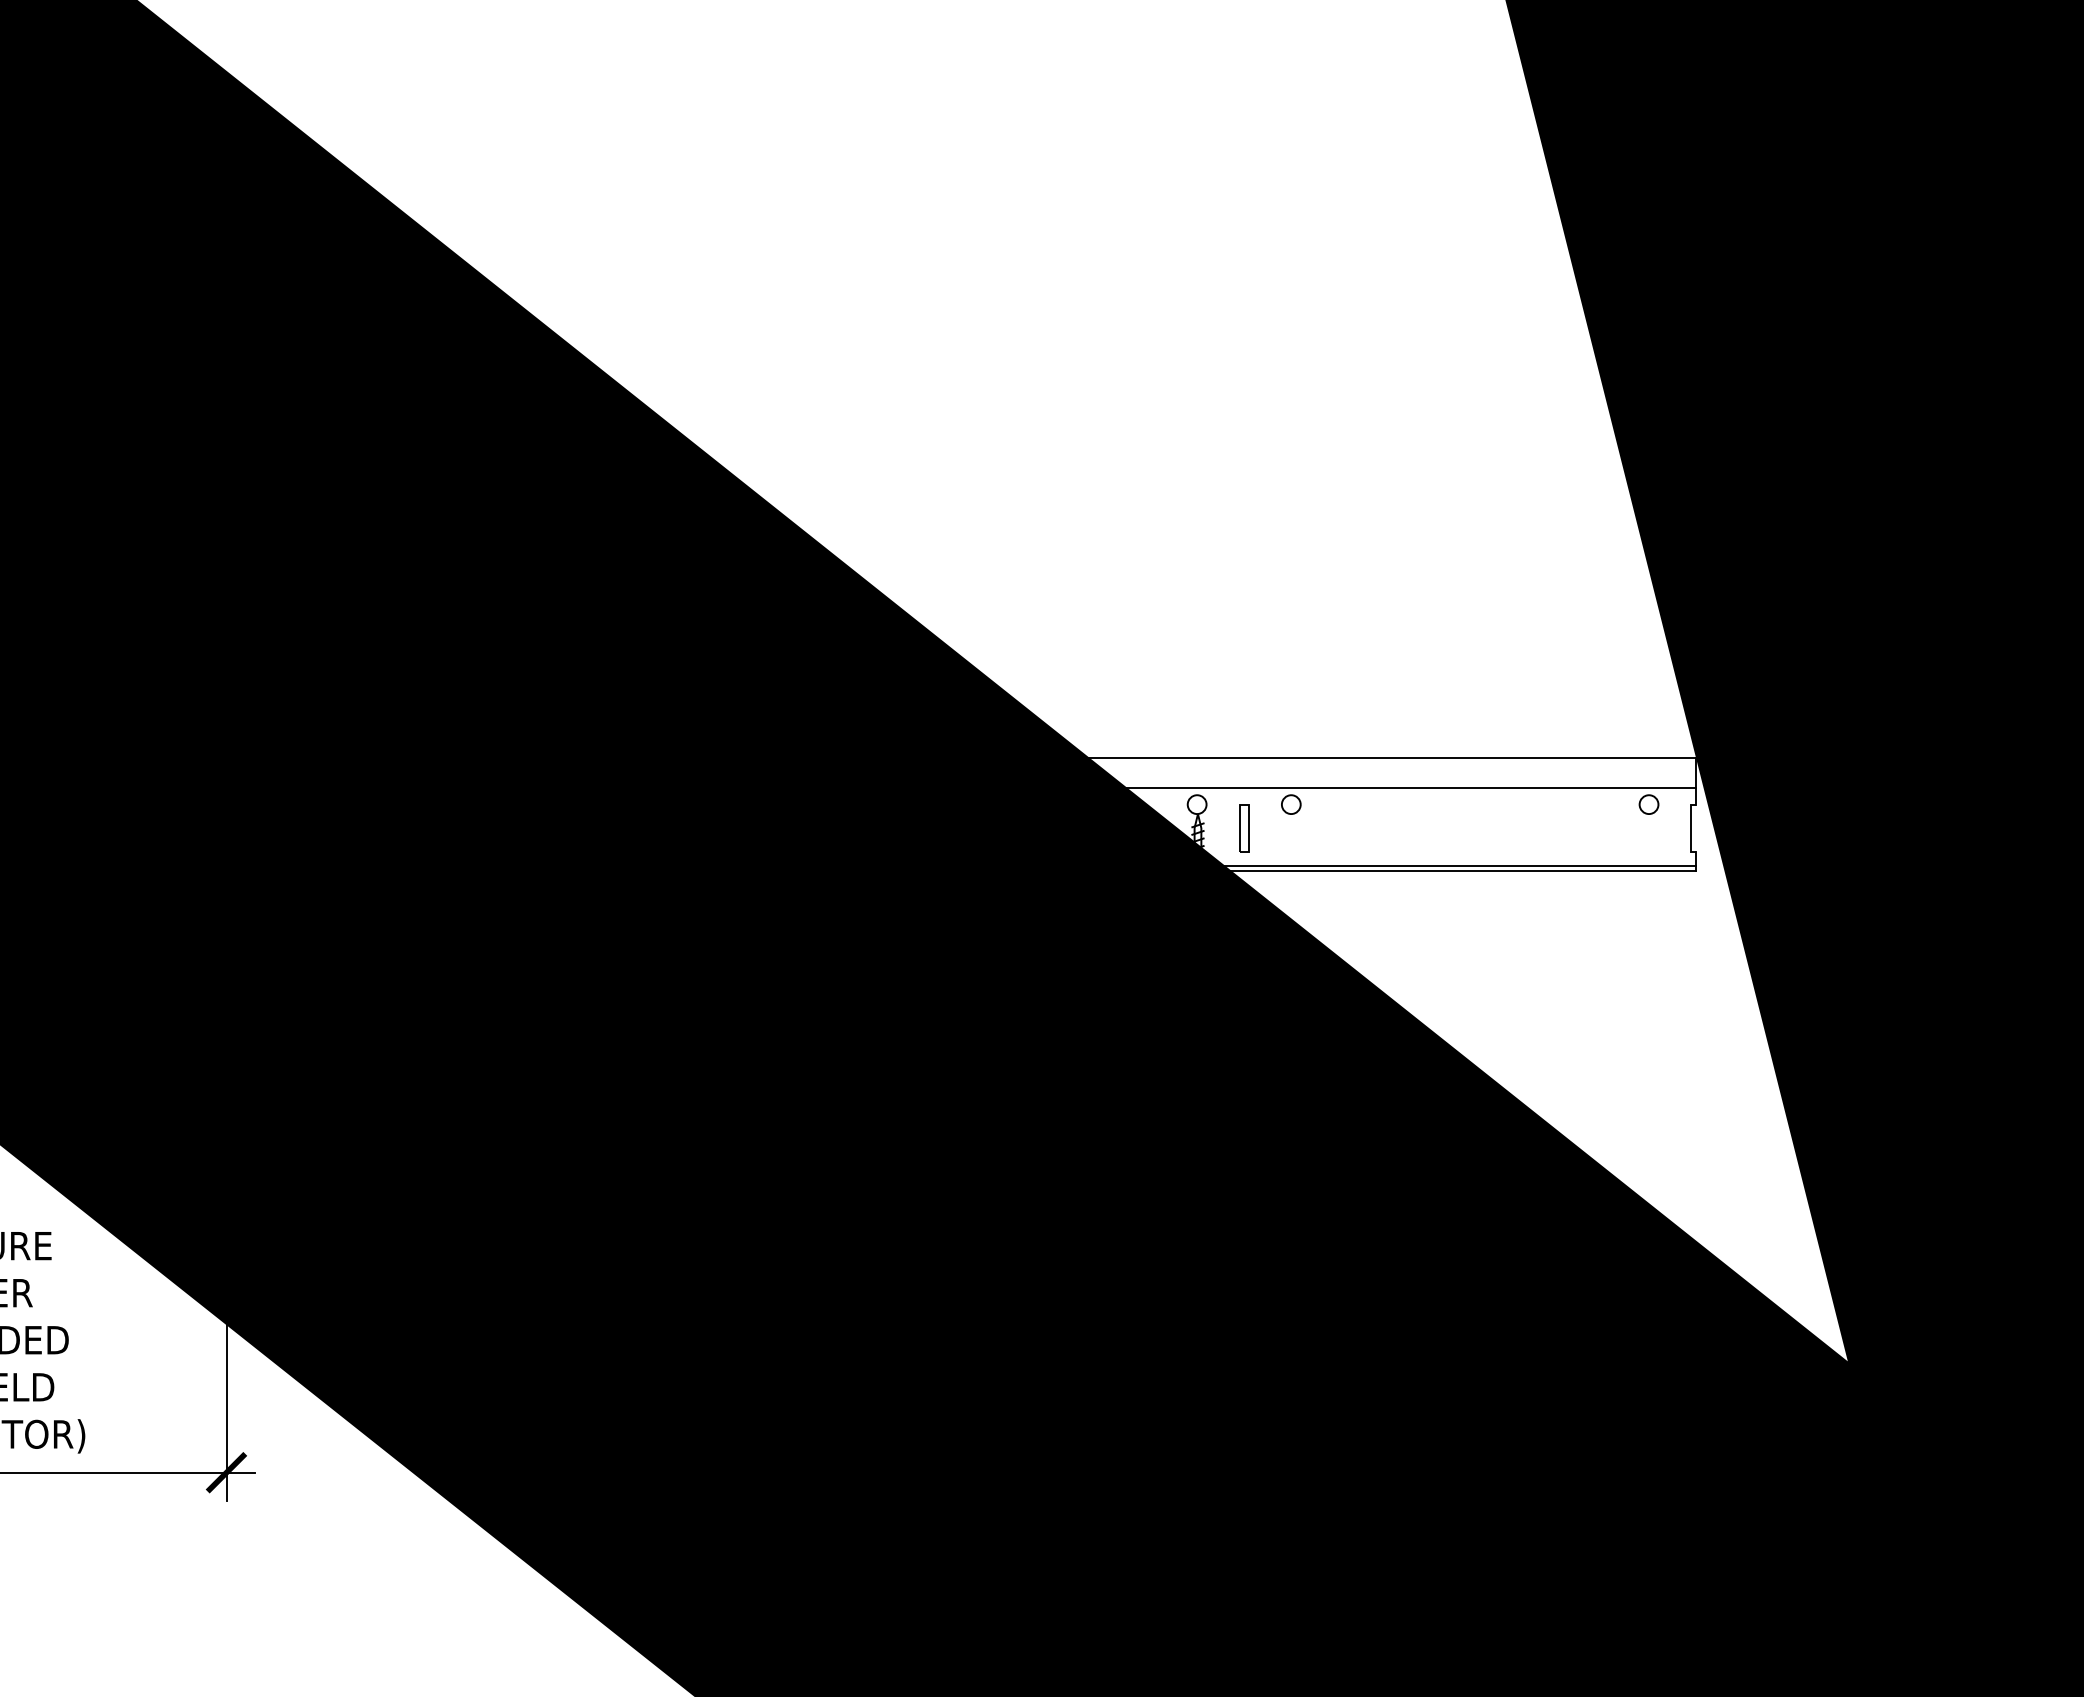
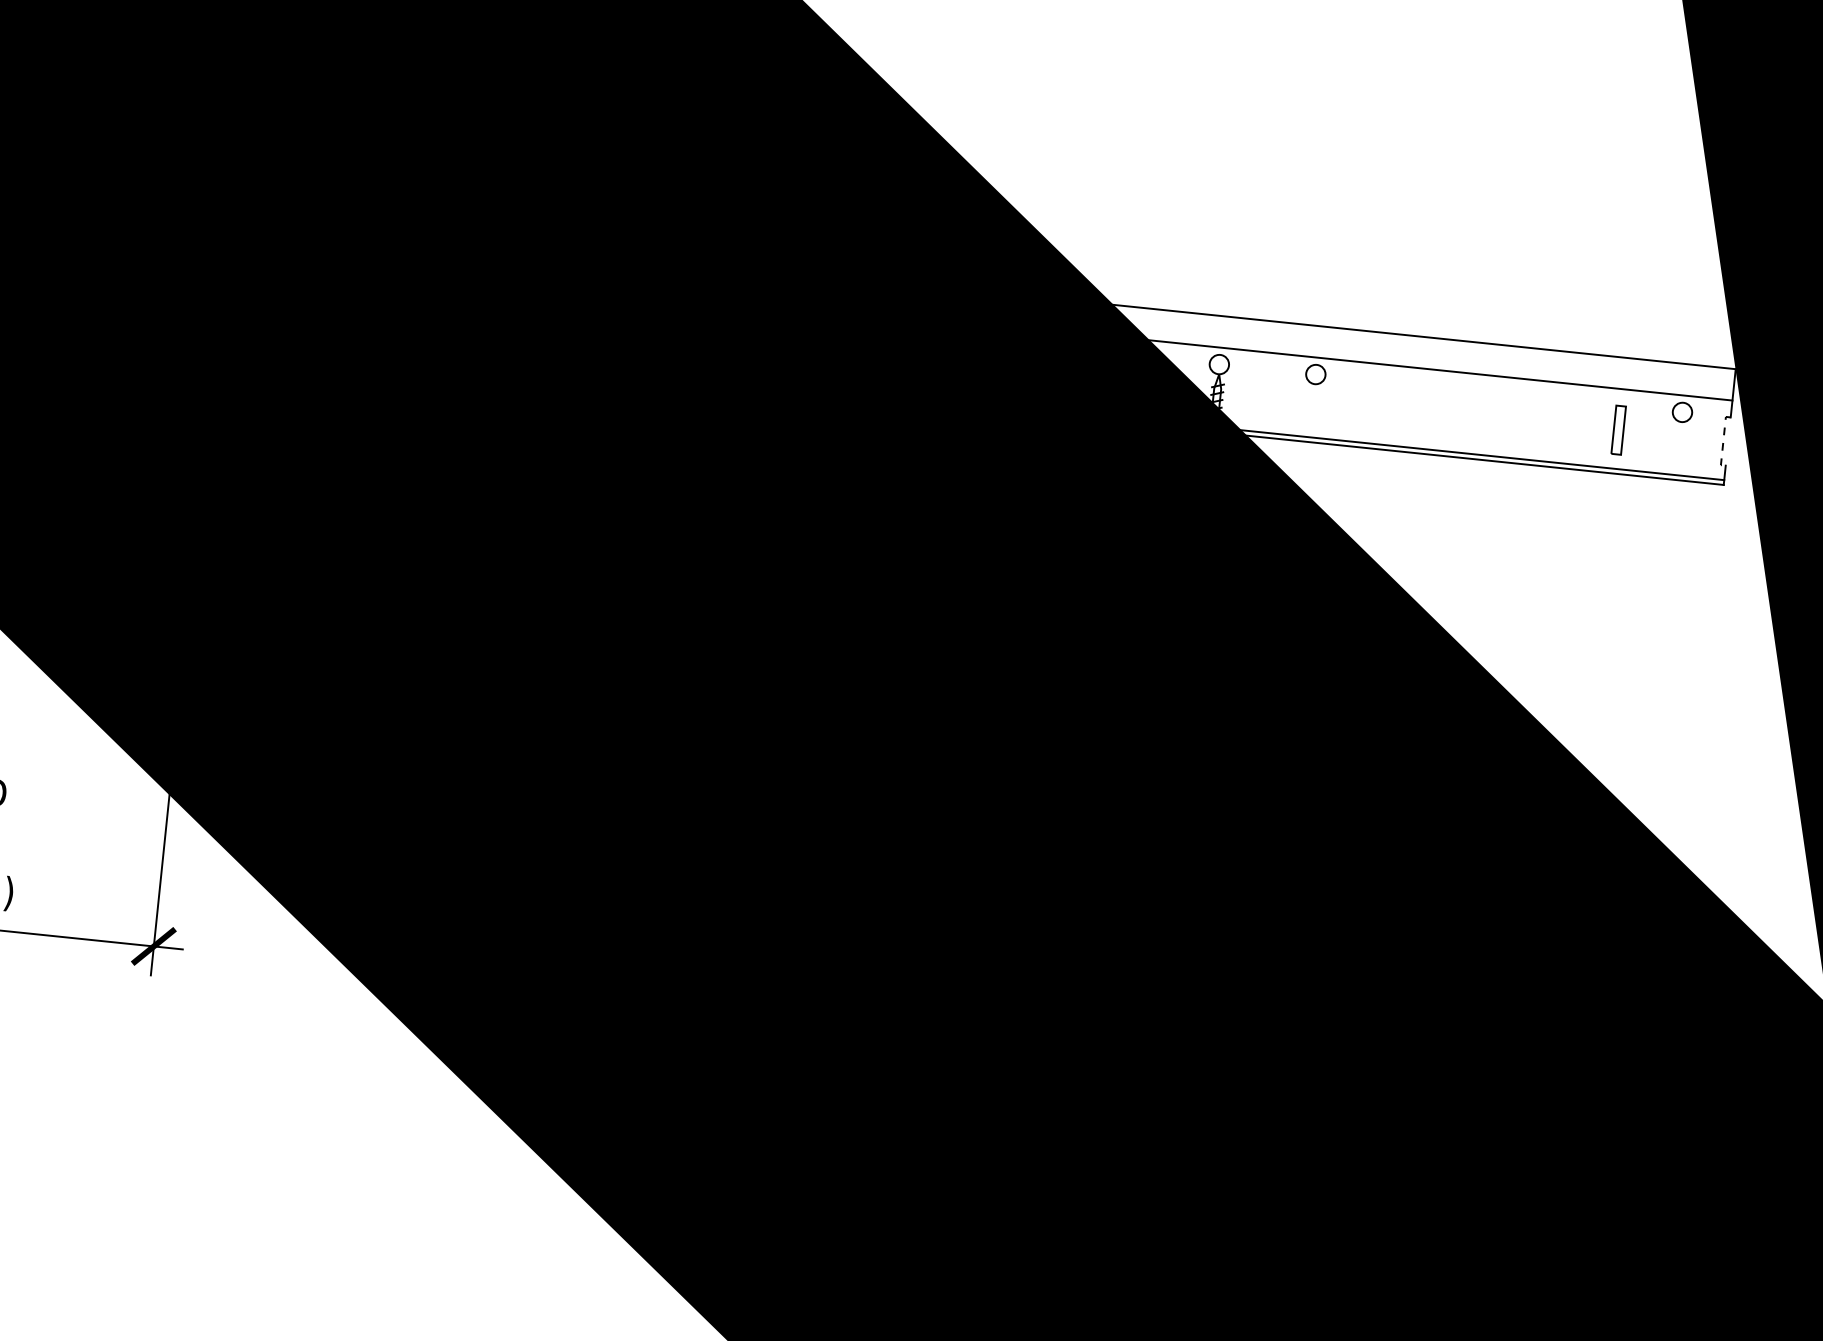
part: (1244, 828) -> (1618, 430), moved
line: (1691, 828) -> (1723, 441), solid -> dashed

